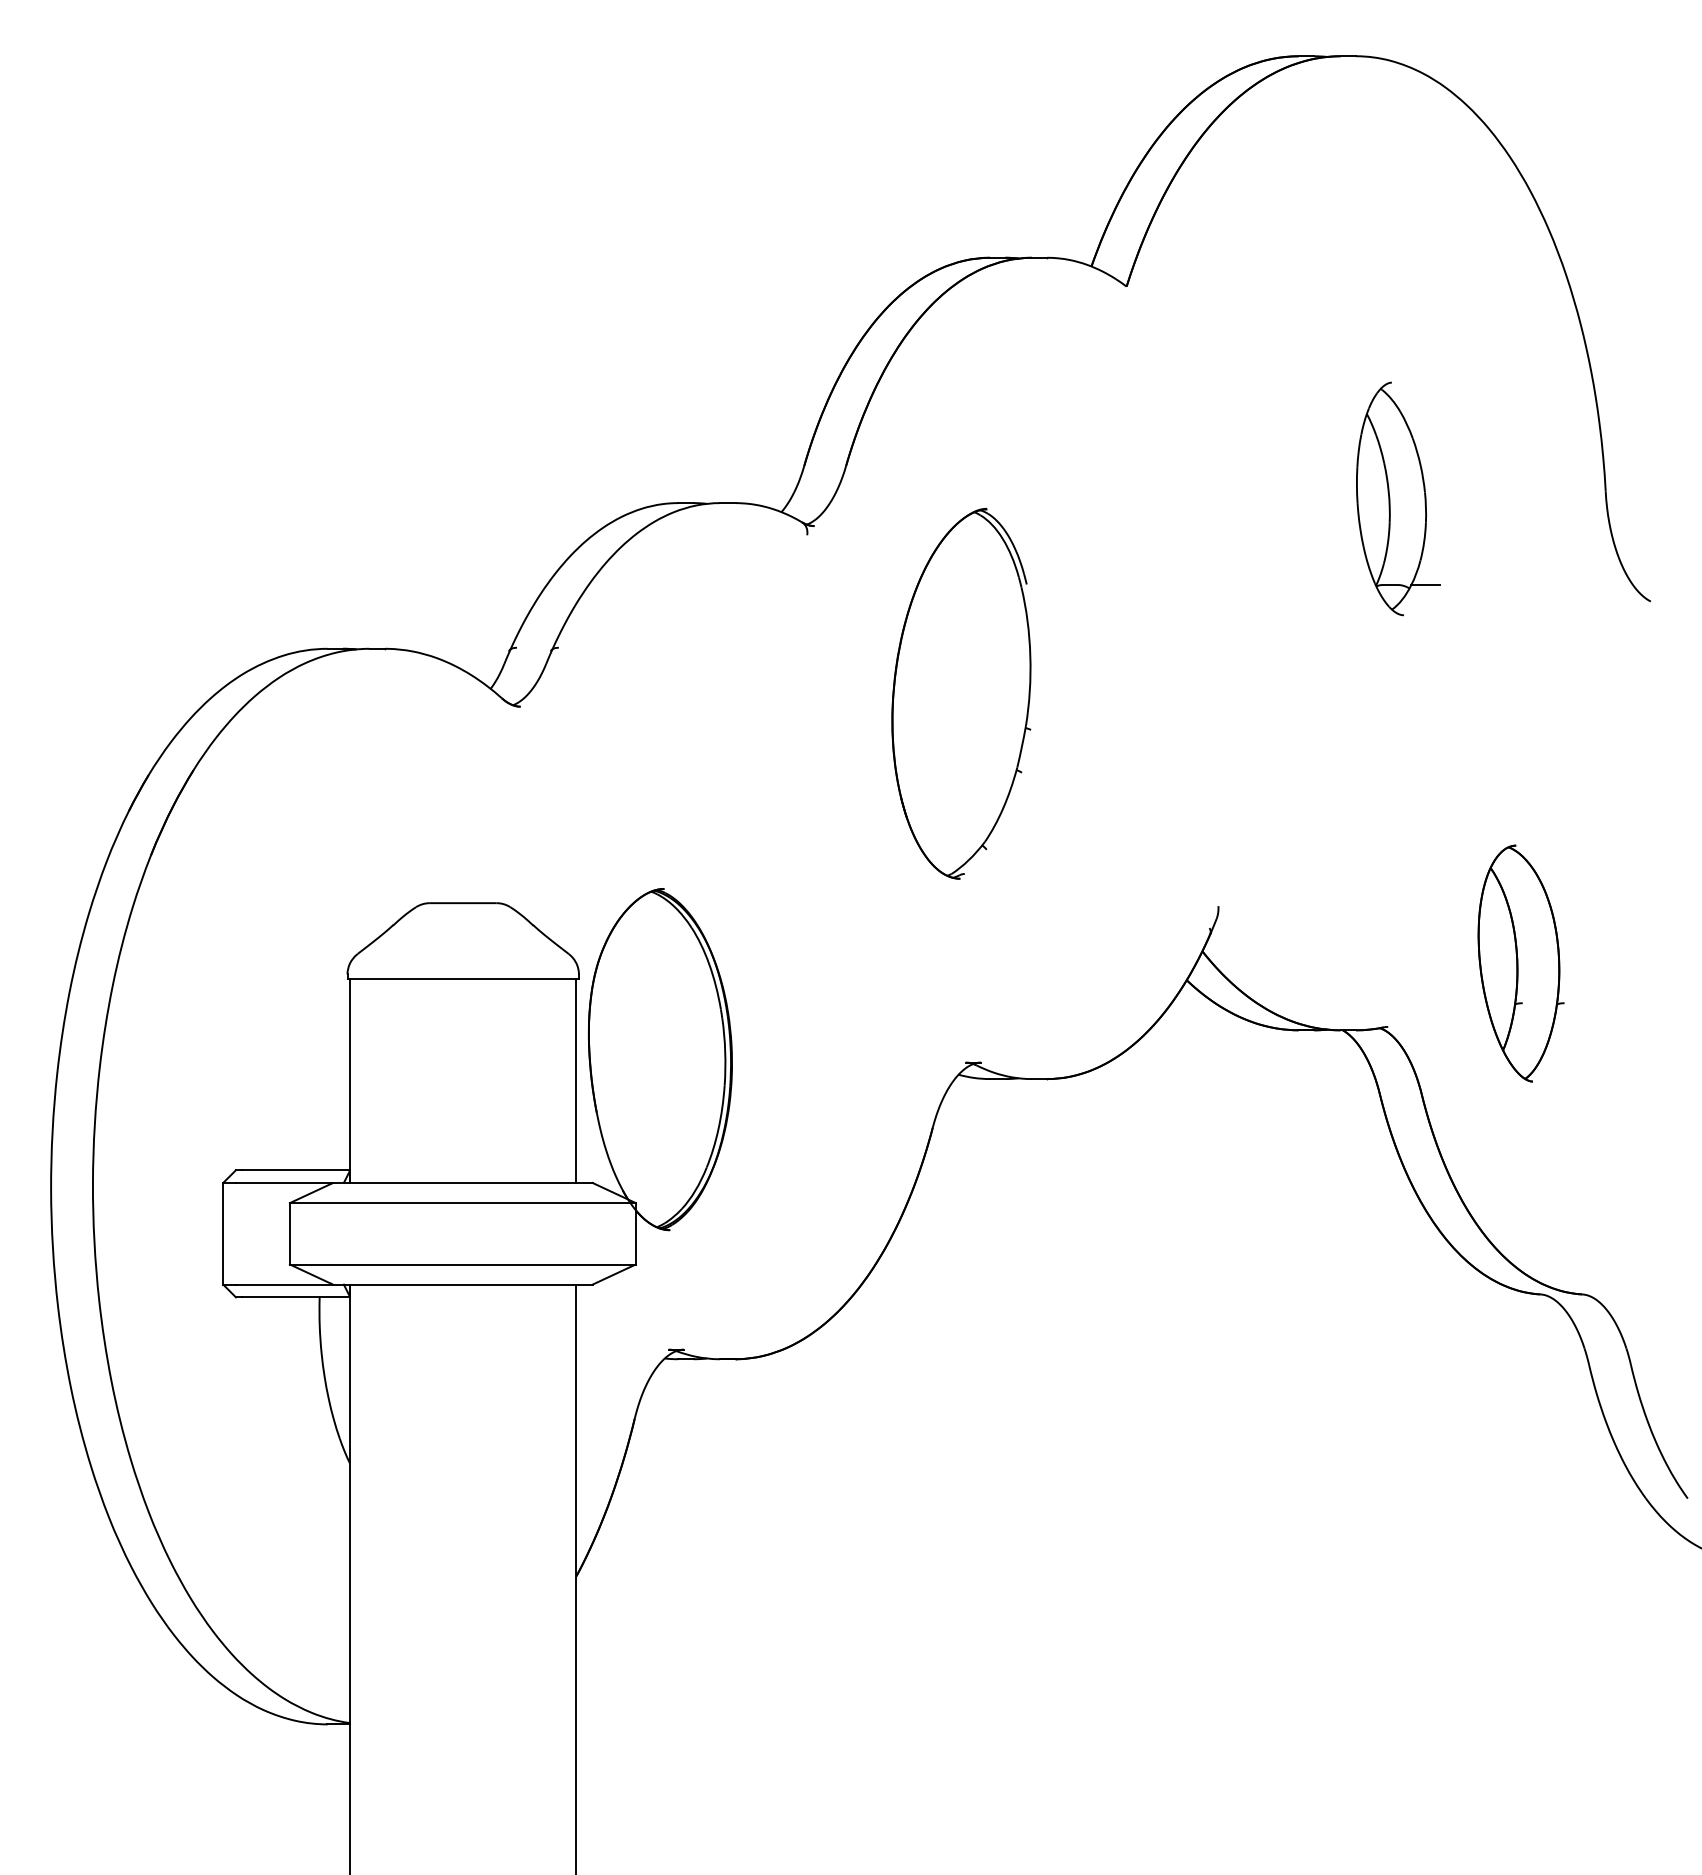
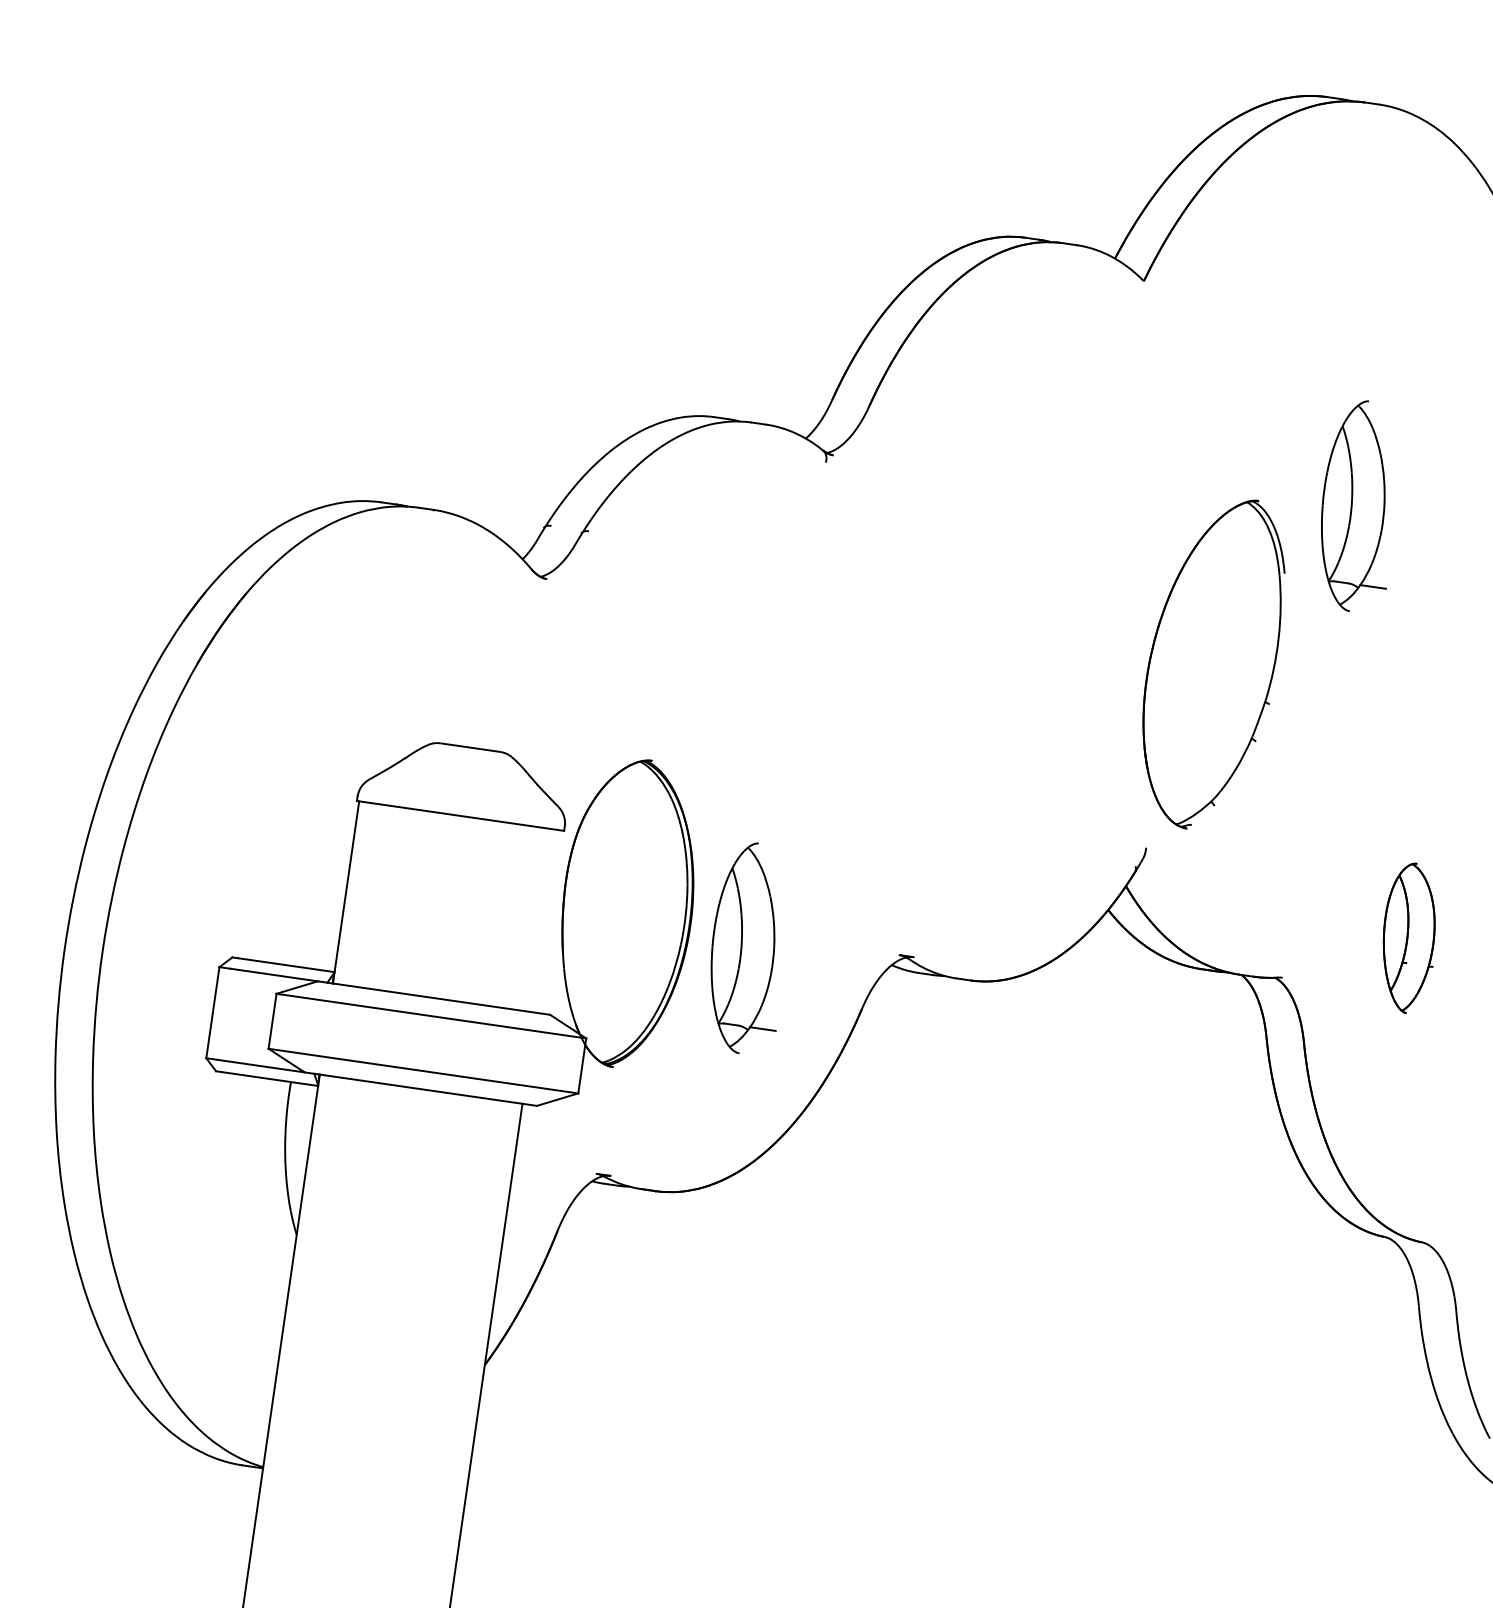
part: (961, 693) -> (1212, 662), moved
part: (1520, 963) -> (1409, 938), size x0.7
part: (800, 1078) -> (749, 948), added
line: (576, 1080) -> (548, 921), removed

